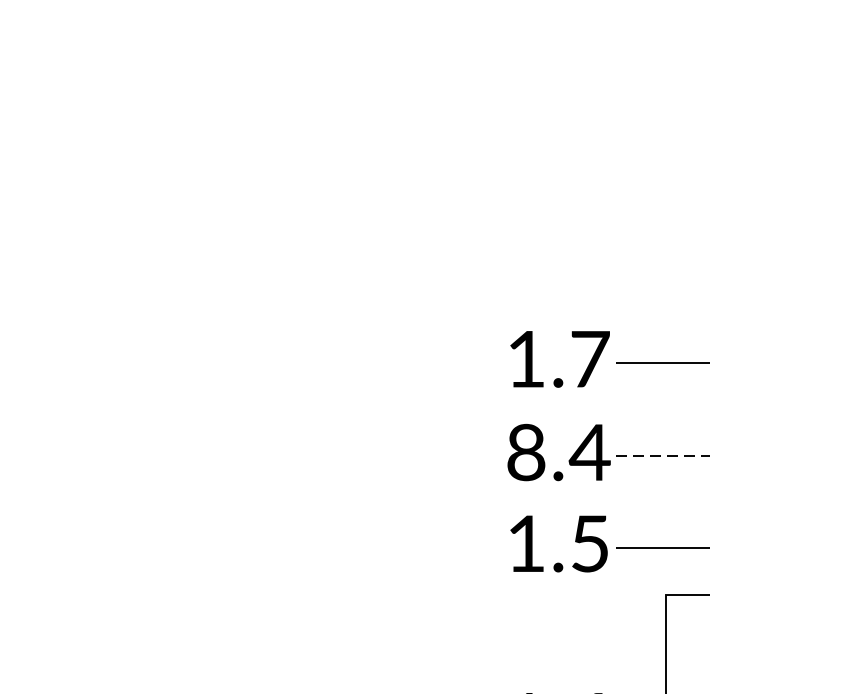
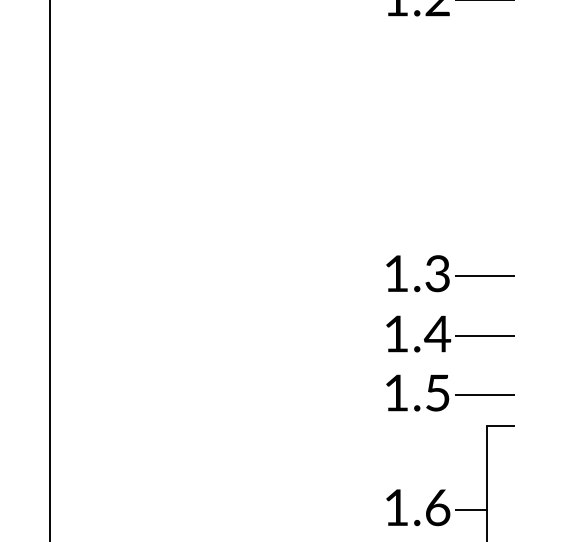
text: (589, 358) -> (437, 273), 1.7 -> 1.3
text: (526, 451) -> (396, 333), 8.4 -> 1.4
line: (663, 456) -> (485, 336), dashed -> solid

